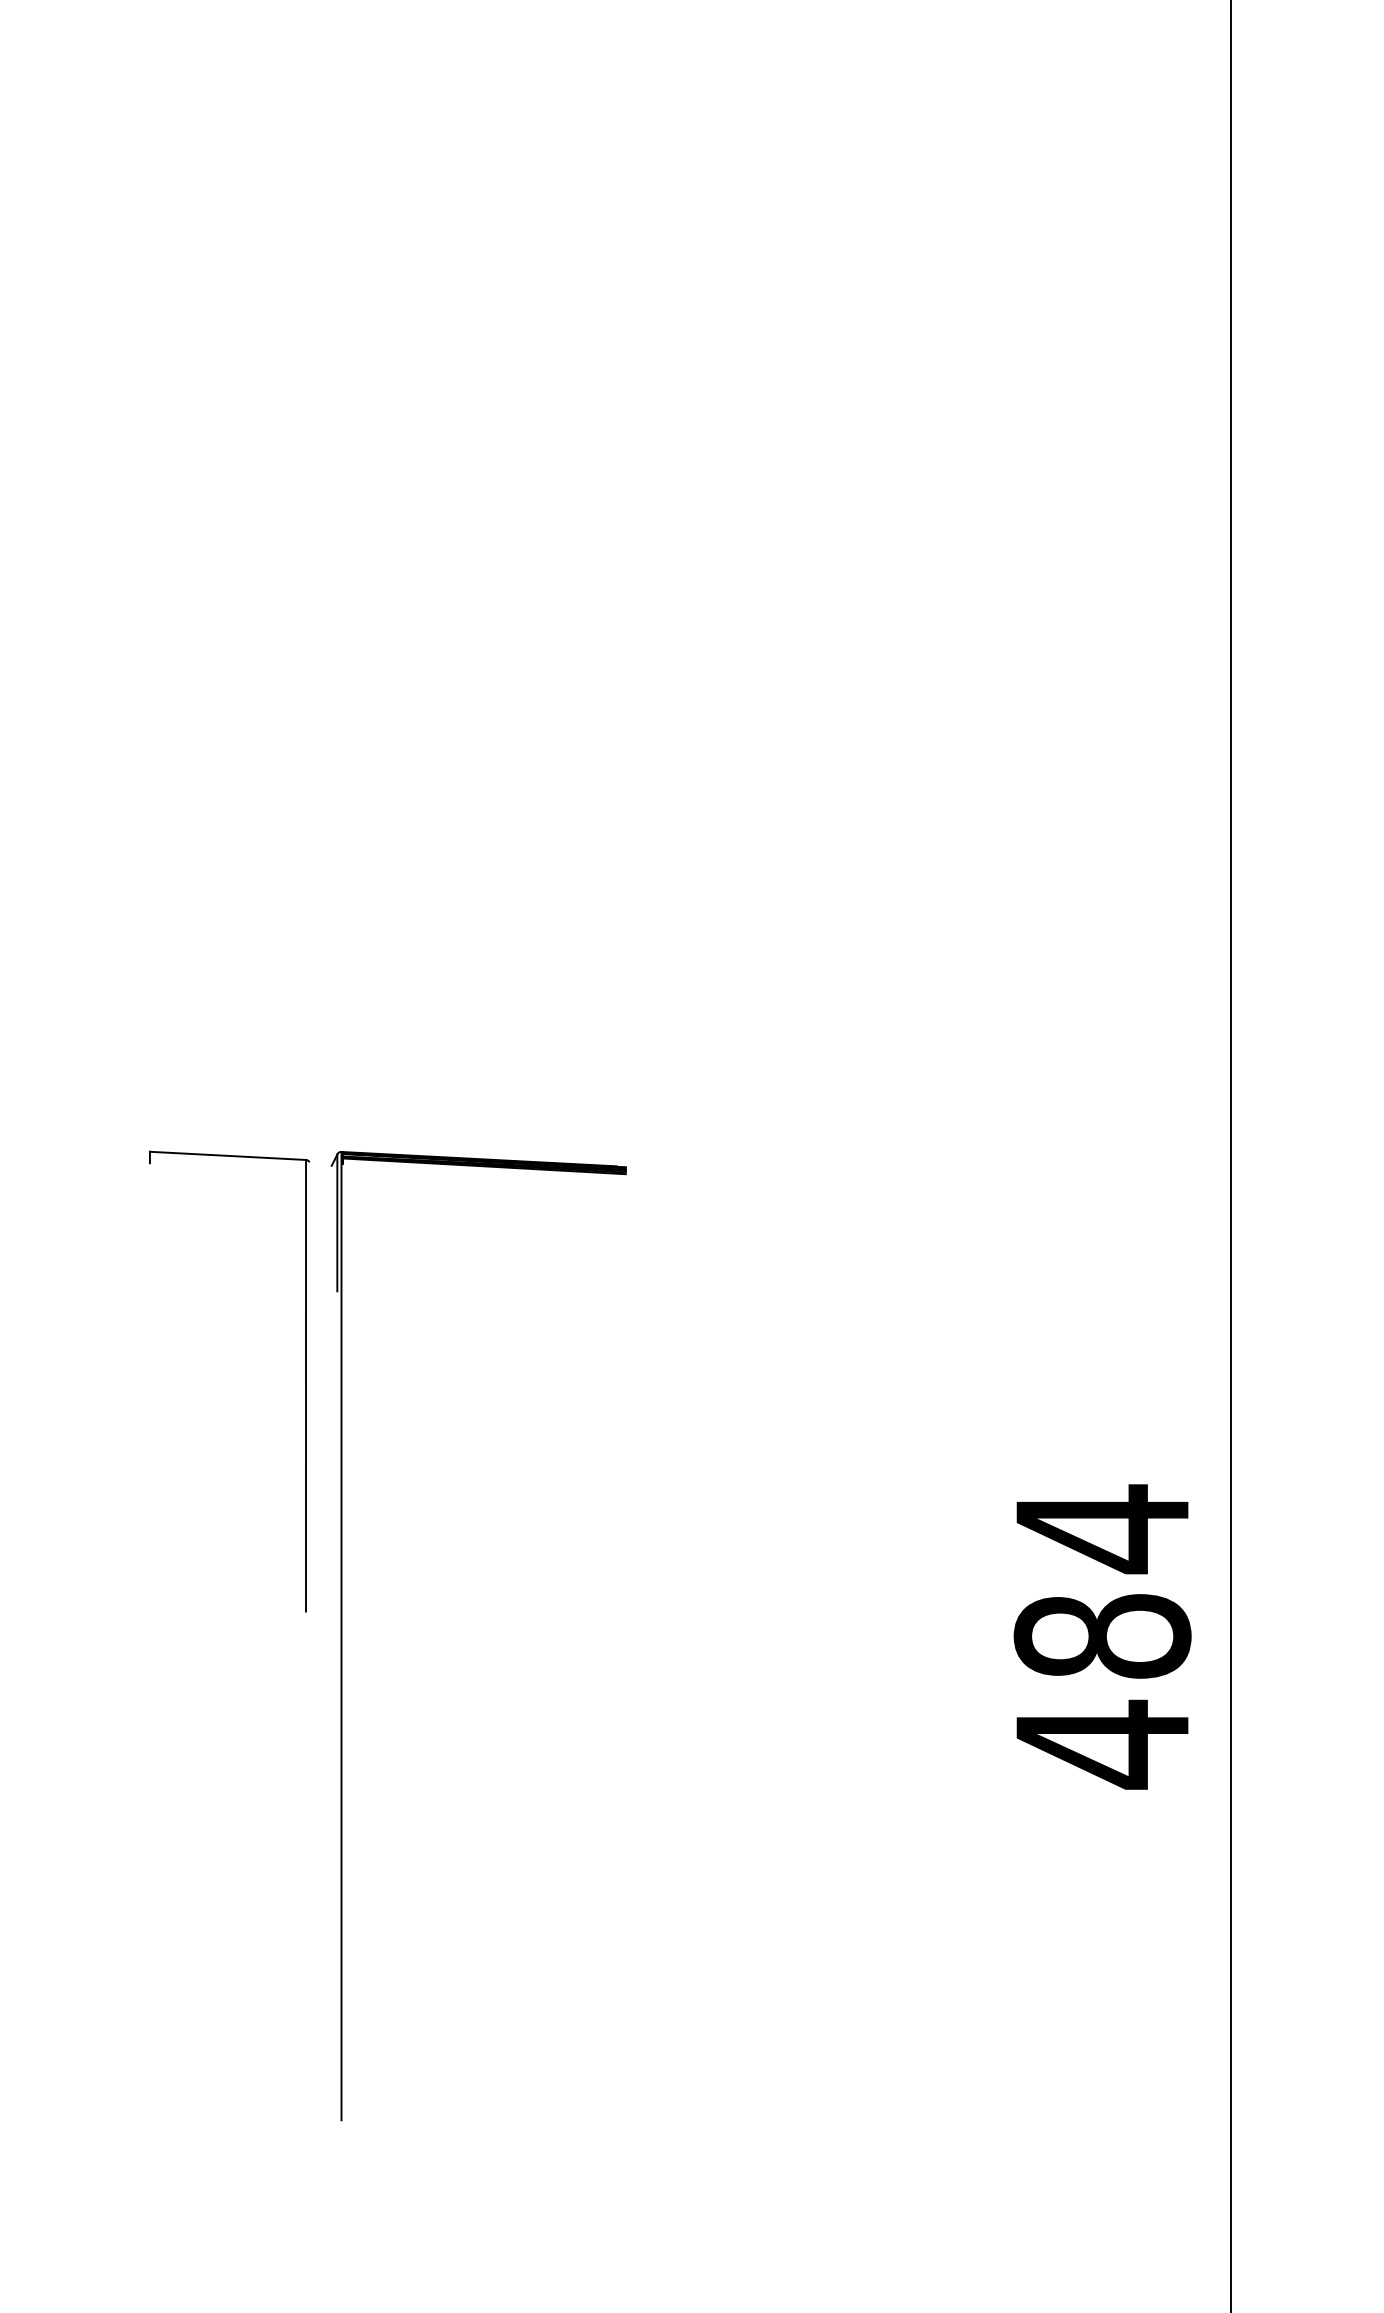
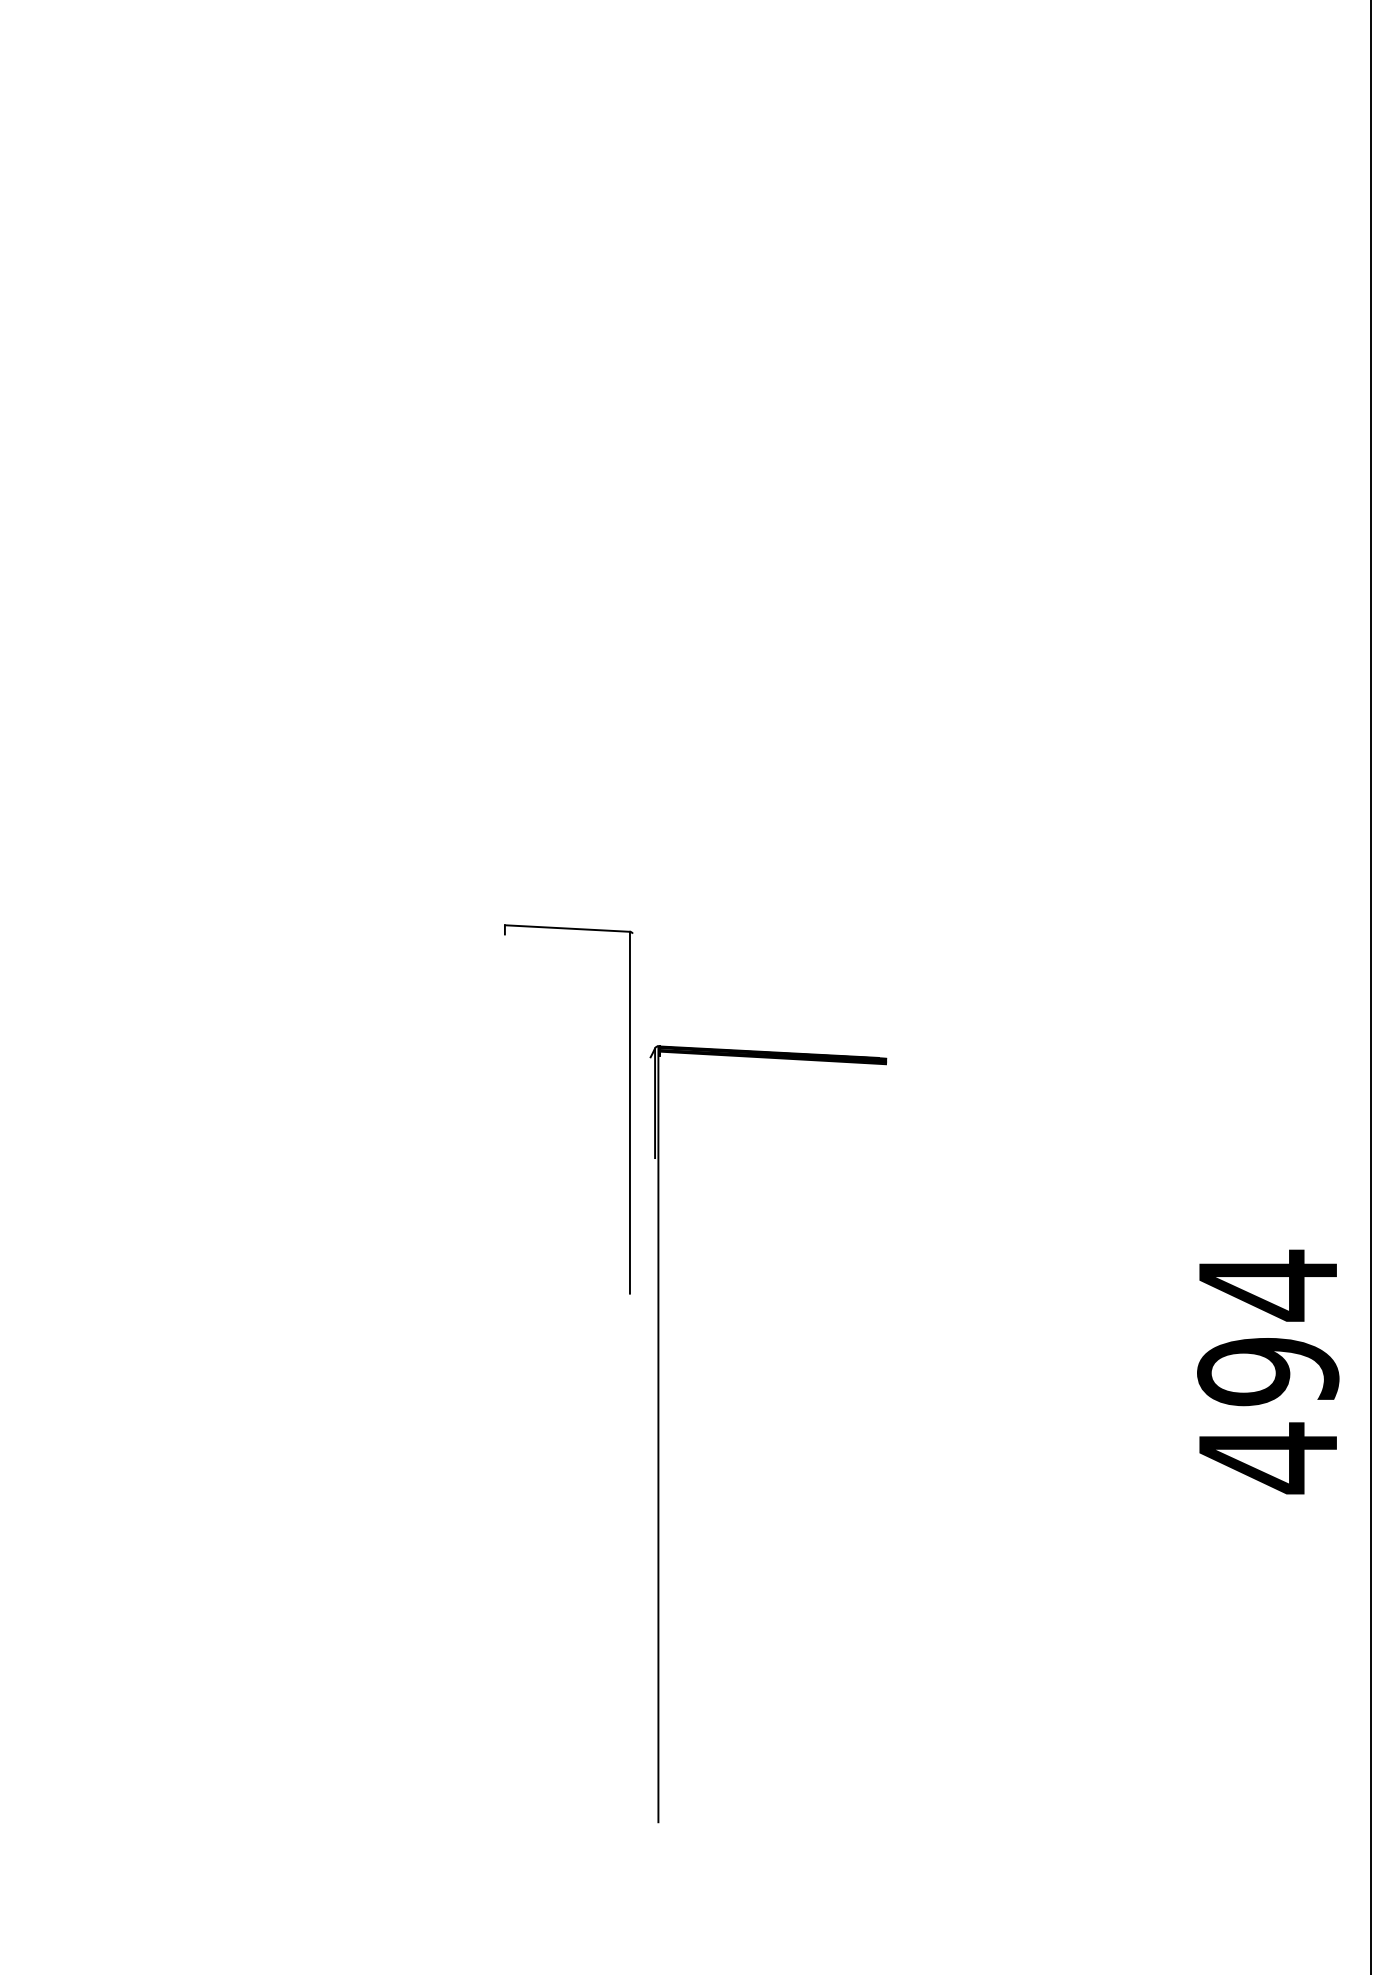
part: (305, 1381) -> (629, 1109), moved
part: (342, 1636) -> (659, 1434), moved
text: (1102, 1636) -> (1268, 1371), 484 -> 494

